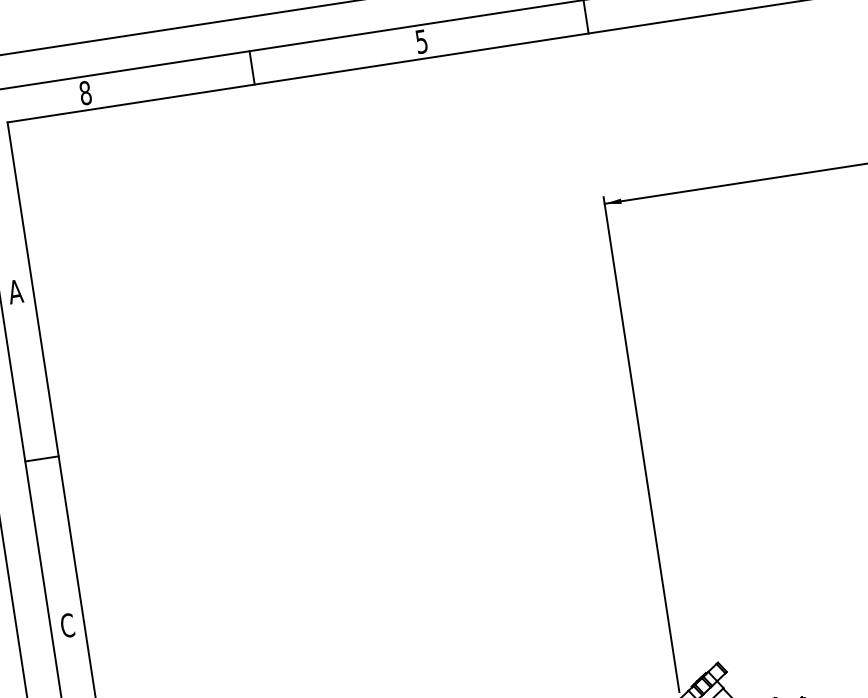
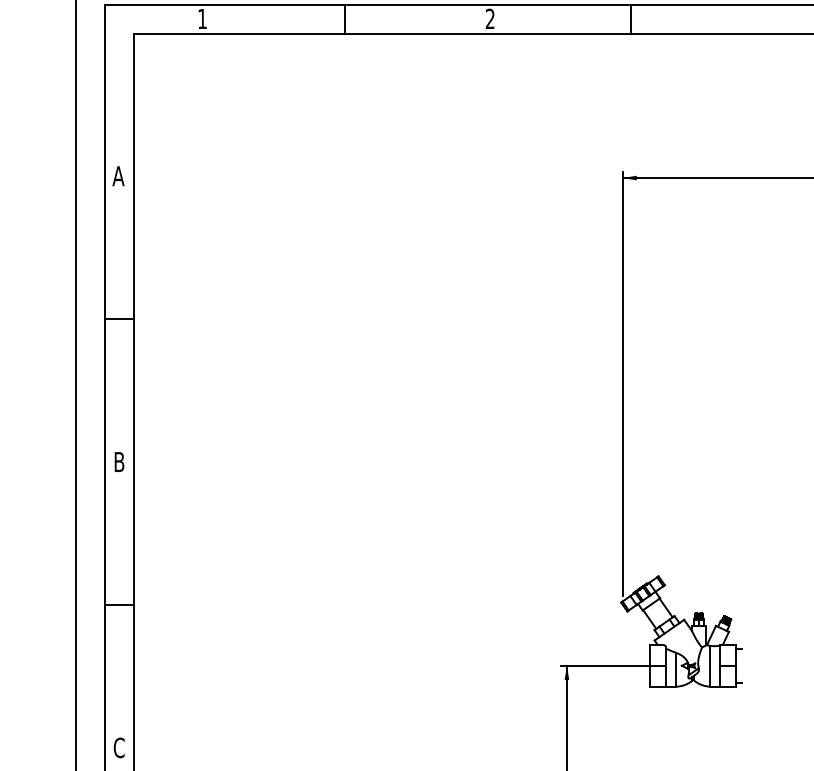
text: (420, 41) -> (489, 18), 5 -> 2
text: (85, 92) -> (202, 18), 8 -> 1
text: (67, 624) -> (119, 461), C -> B

